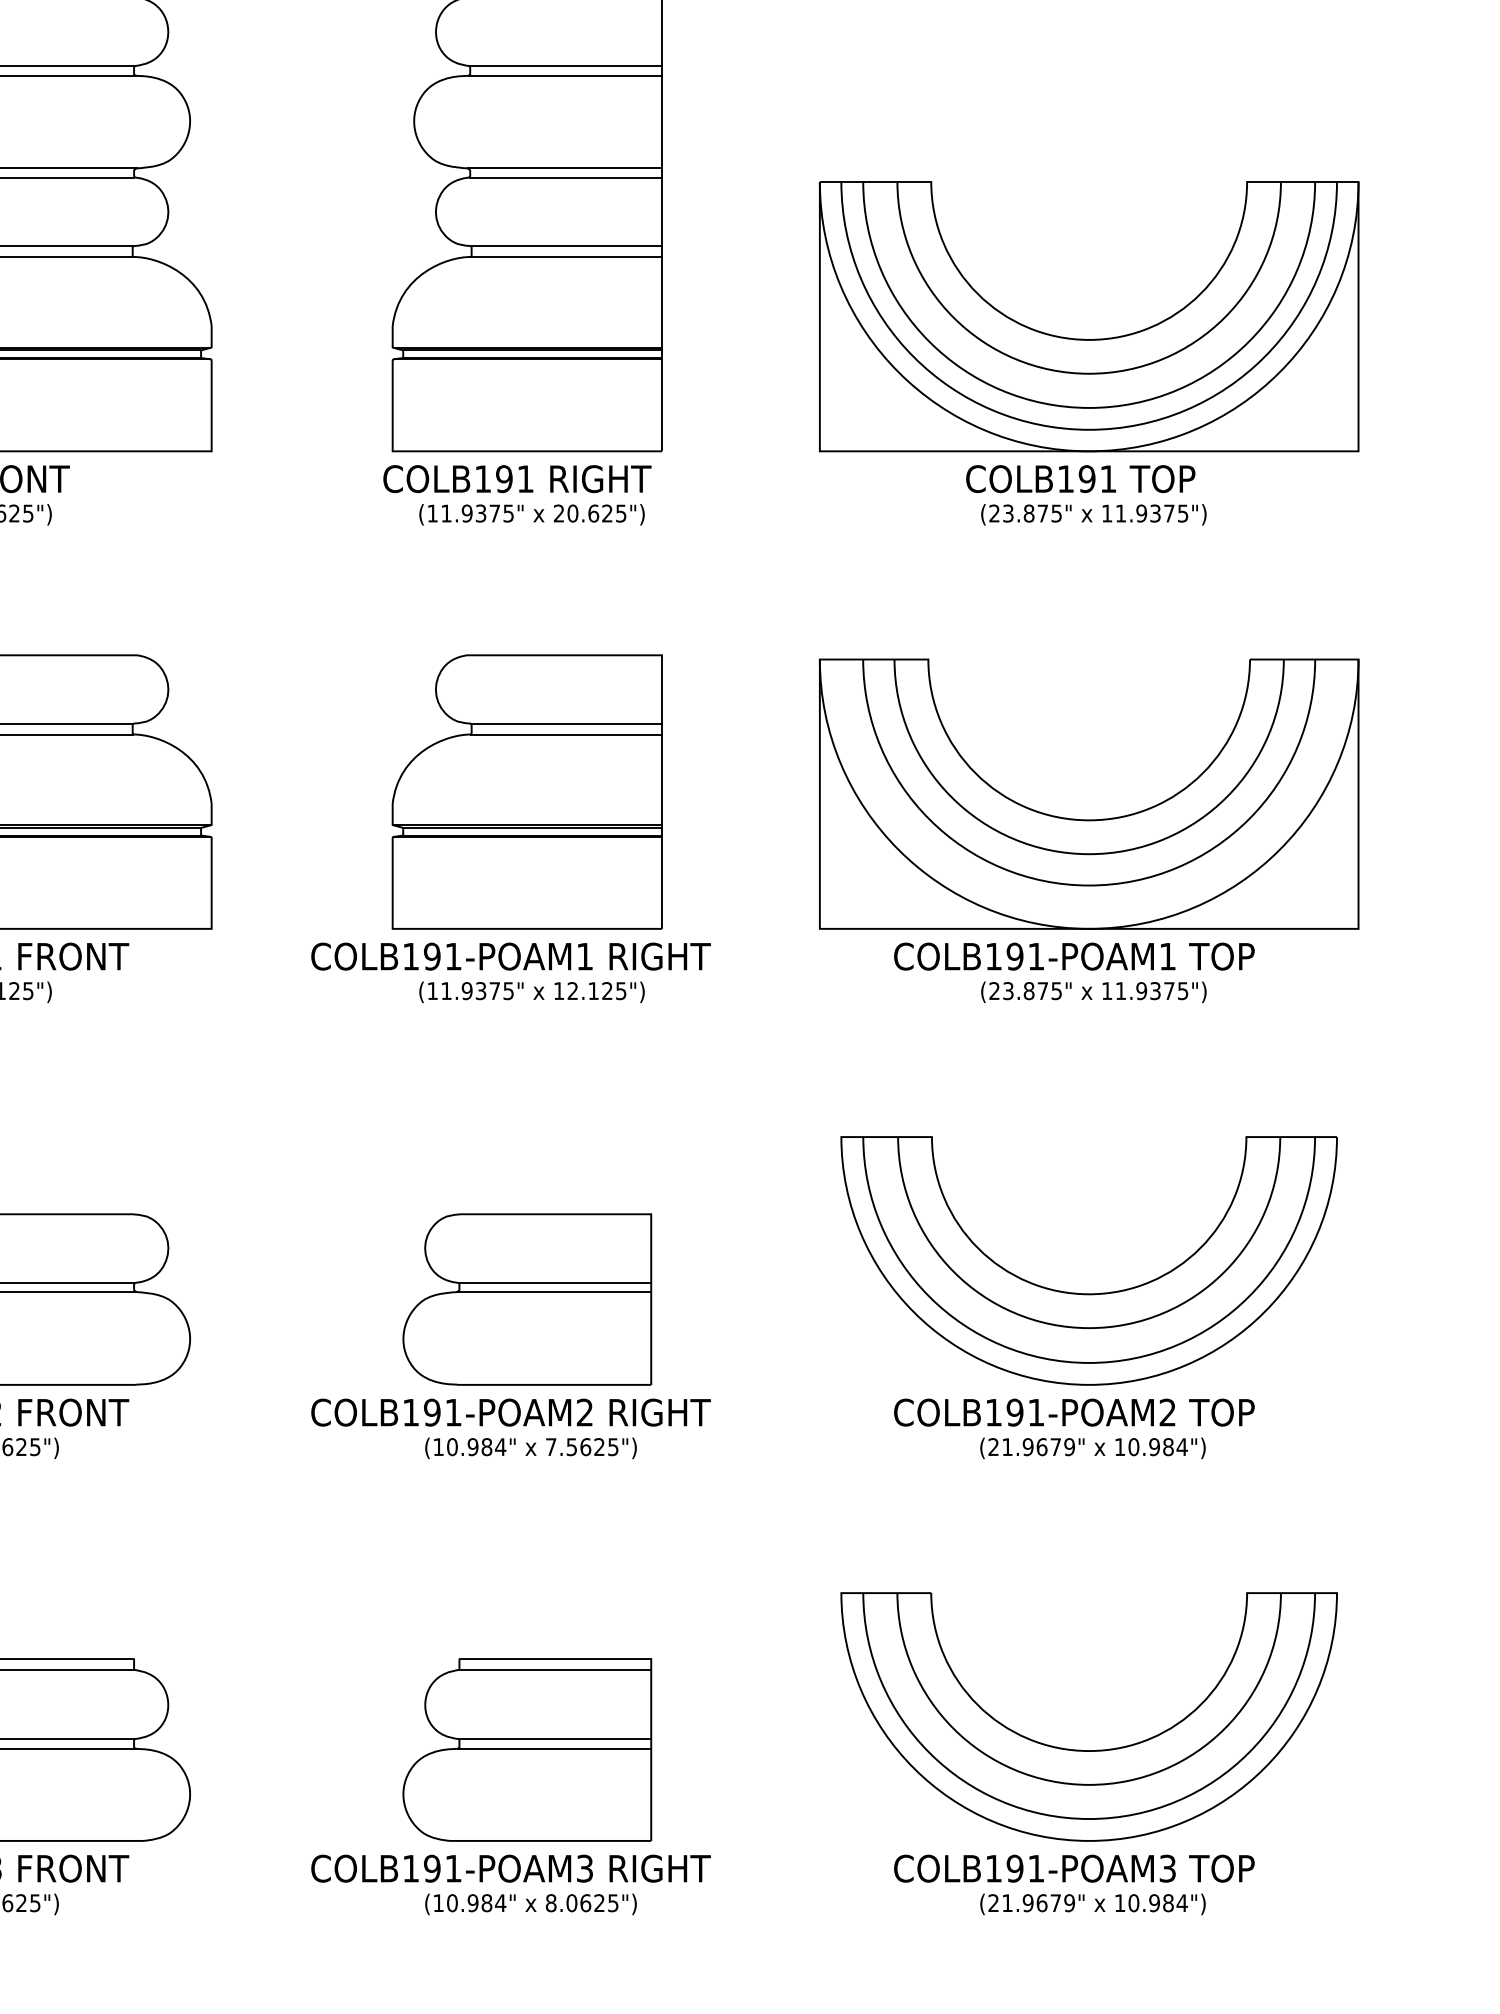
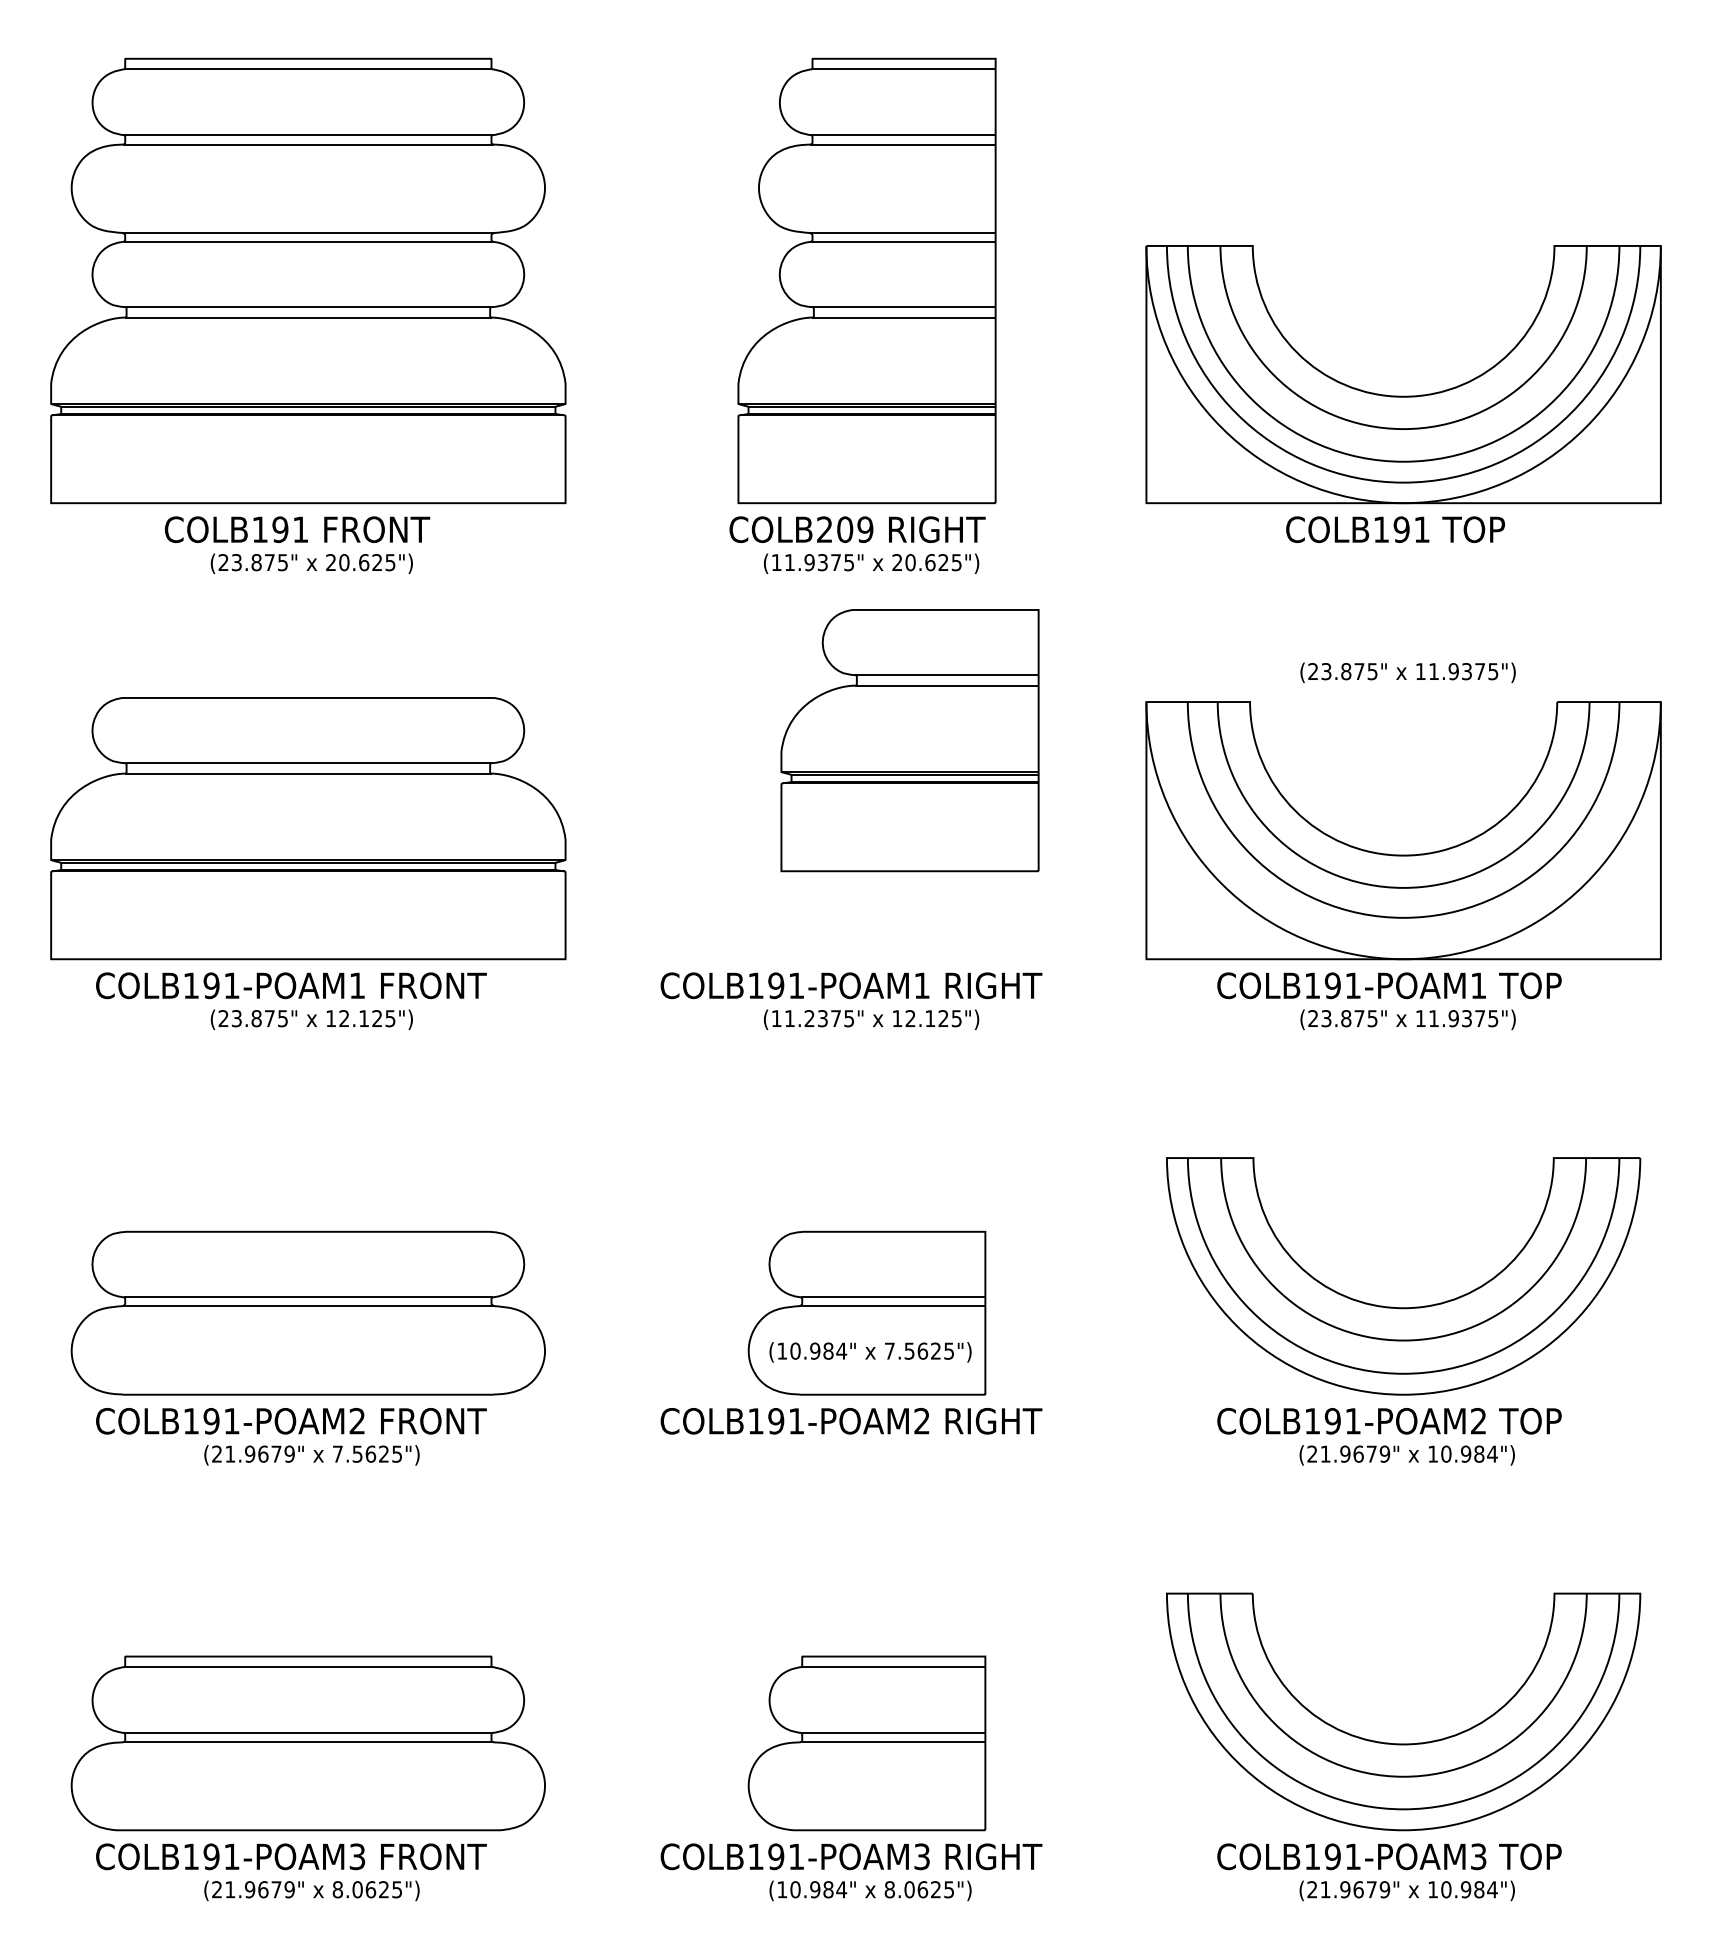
text: (504, 478) -> (845, 529), COLB191 -> COLB209
text: (1093, 514) -> (1407, 672), moved
part: (526, 791) -> (909, 740), moved
text: (467, 990) -> (809, 1018), (11.9375" -> (11.2375"
text: (530, 1448) -> (870, 1352), moved

